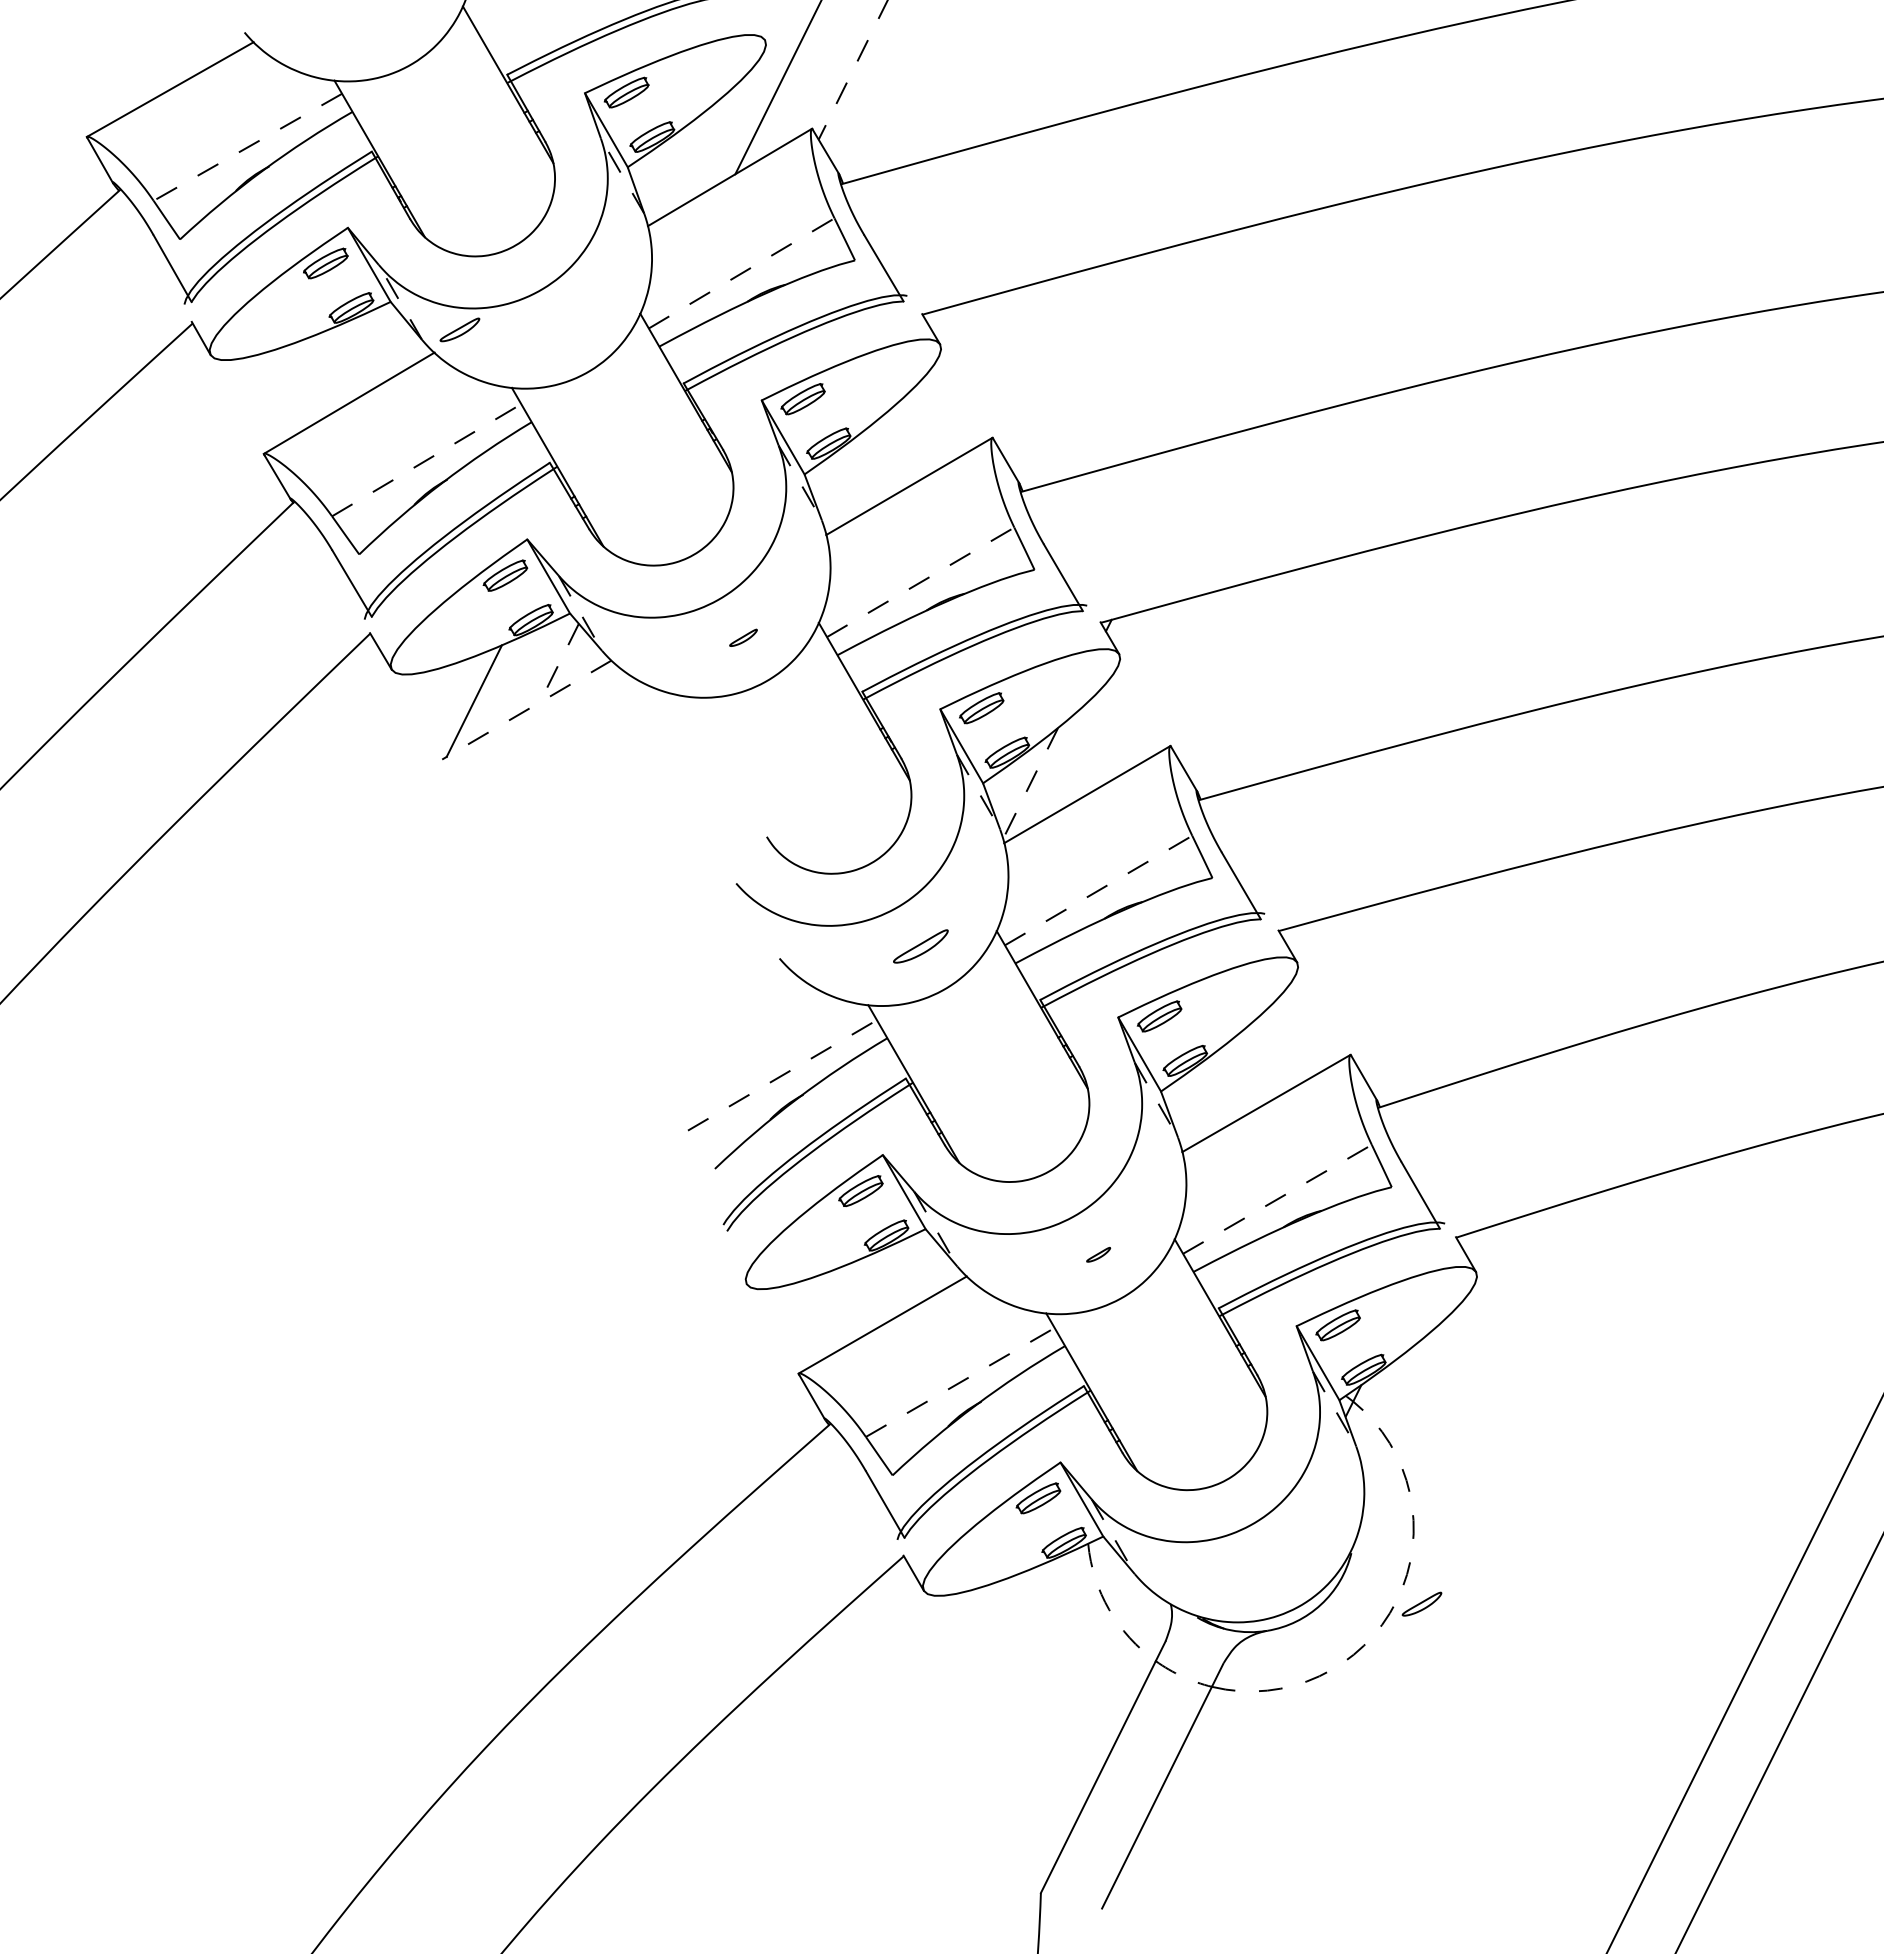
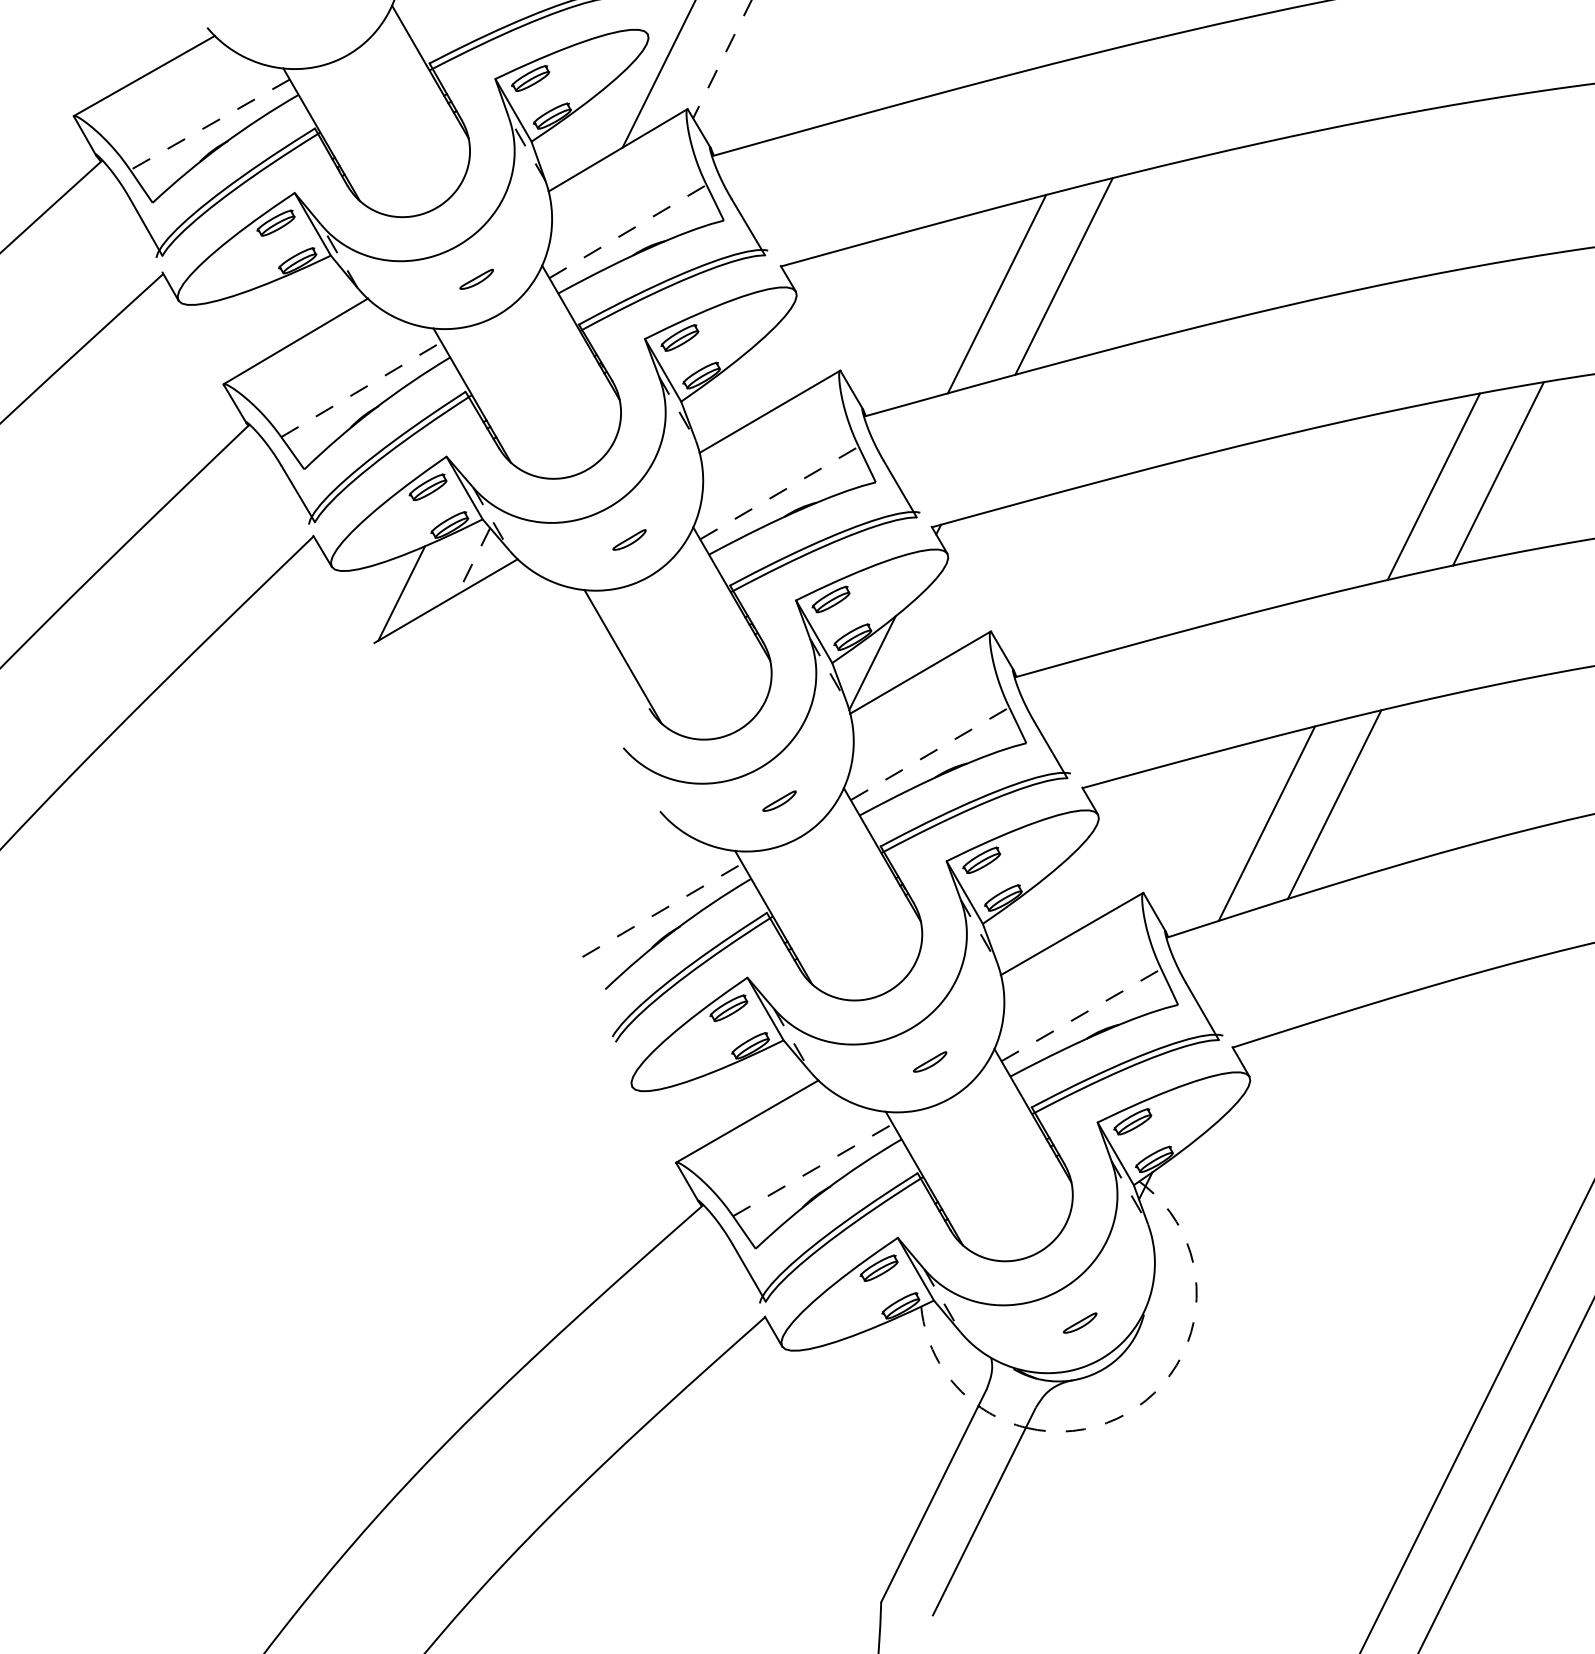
line: (1256, 326) -> (1063, 276), added
part: (459, 329) -> (476, 279), moved
line: (1177, 347) -> (996, 294), added
line: (1769, 559) -> (1497, 473), added
line: (1693, 574) -> (1433, 486), added
part: (743, 637) -> (629, 539), size x1.43
line: (526, 710) -> (445, 601), dashed -> solid
line: (735, 775) -> (622, 656), added
line: (1030, 783) -> (872, 663), dashed -> solid
part: (920, 946) -> (779, 801), size x0.71
line: (1576, 950) -> (1334, 804), added
line: (1496, 973) -> (1266, 824), added
part: (1098, 1254) -> (929, 1061), size x1.67
part: (1421, 1603) -> (1079, 1322), moved

